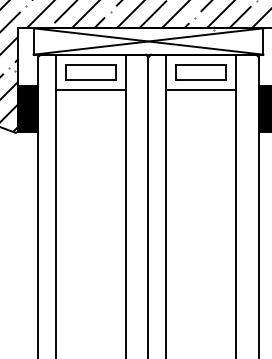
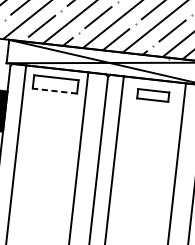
part: (200, 72) -> (152, 95), size x0.7
line: (90, 79) -> (54, 90), solid -> dashed
line: (90, 89) -> (53, 99), removed
line: (201, 89) -> (151, 110), removed

